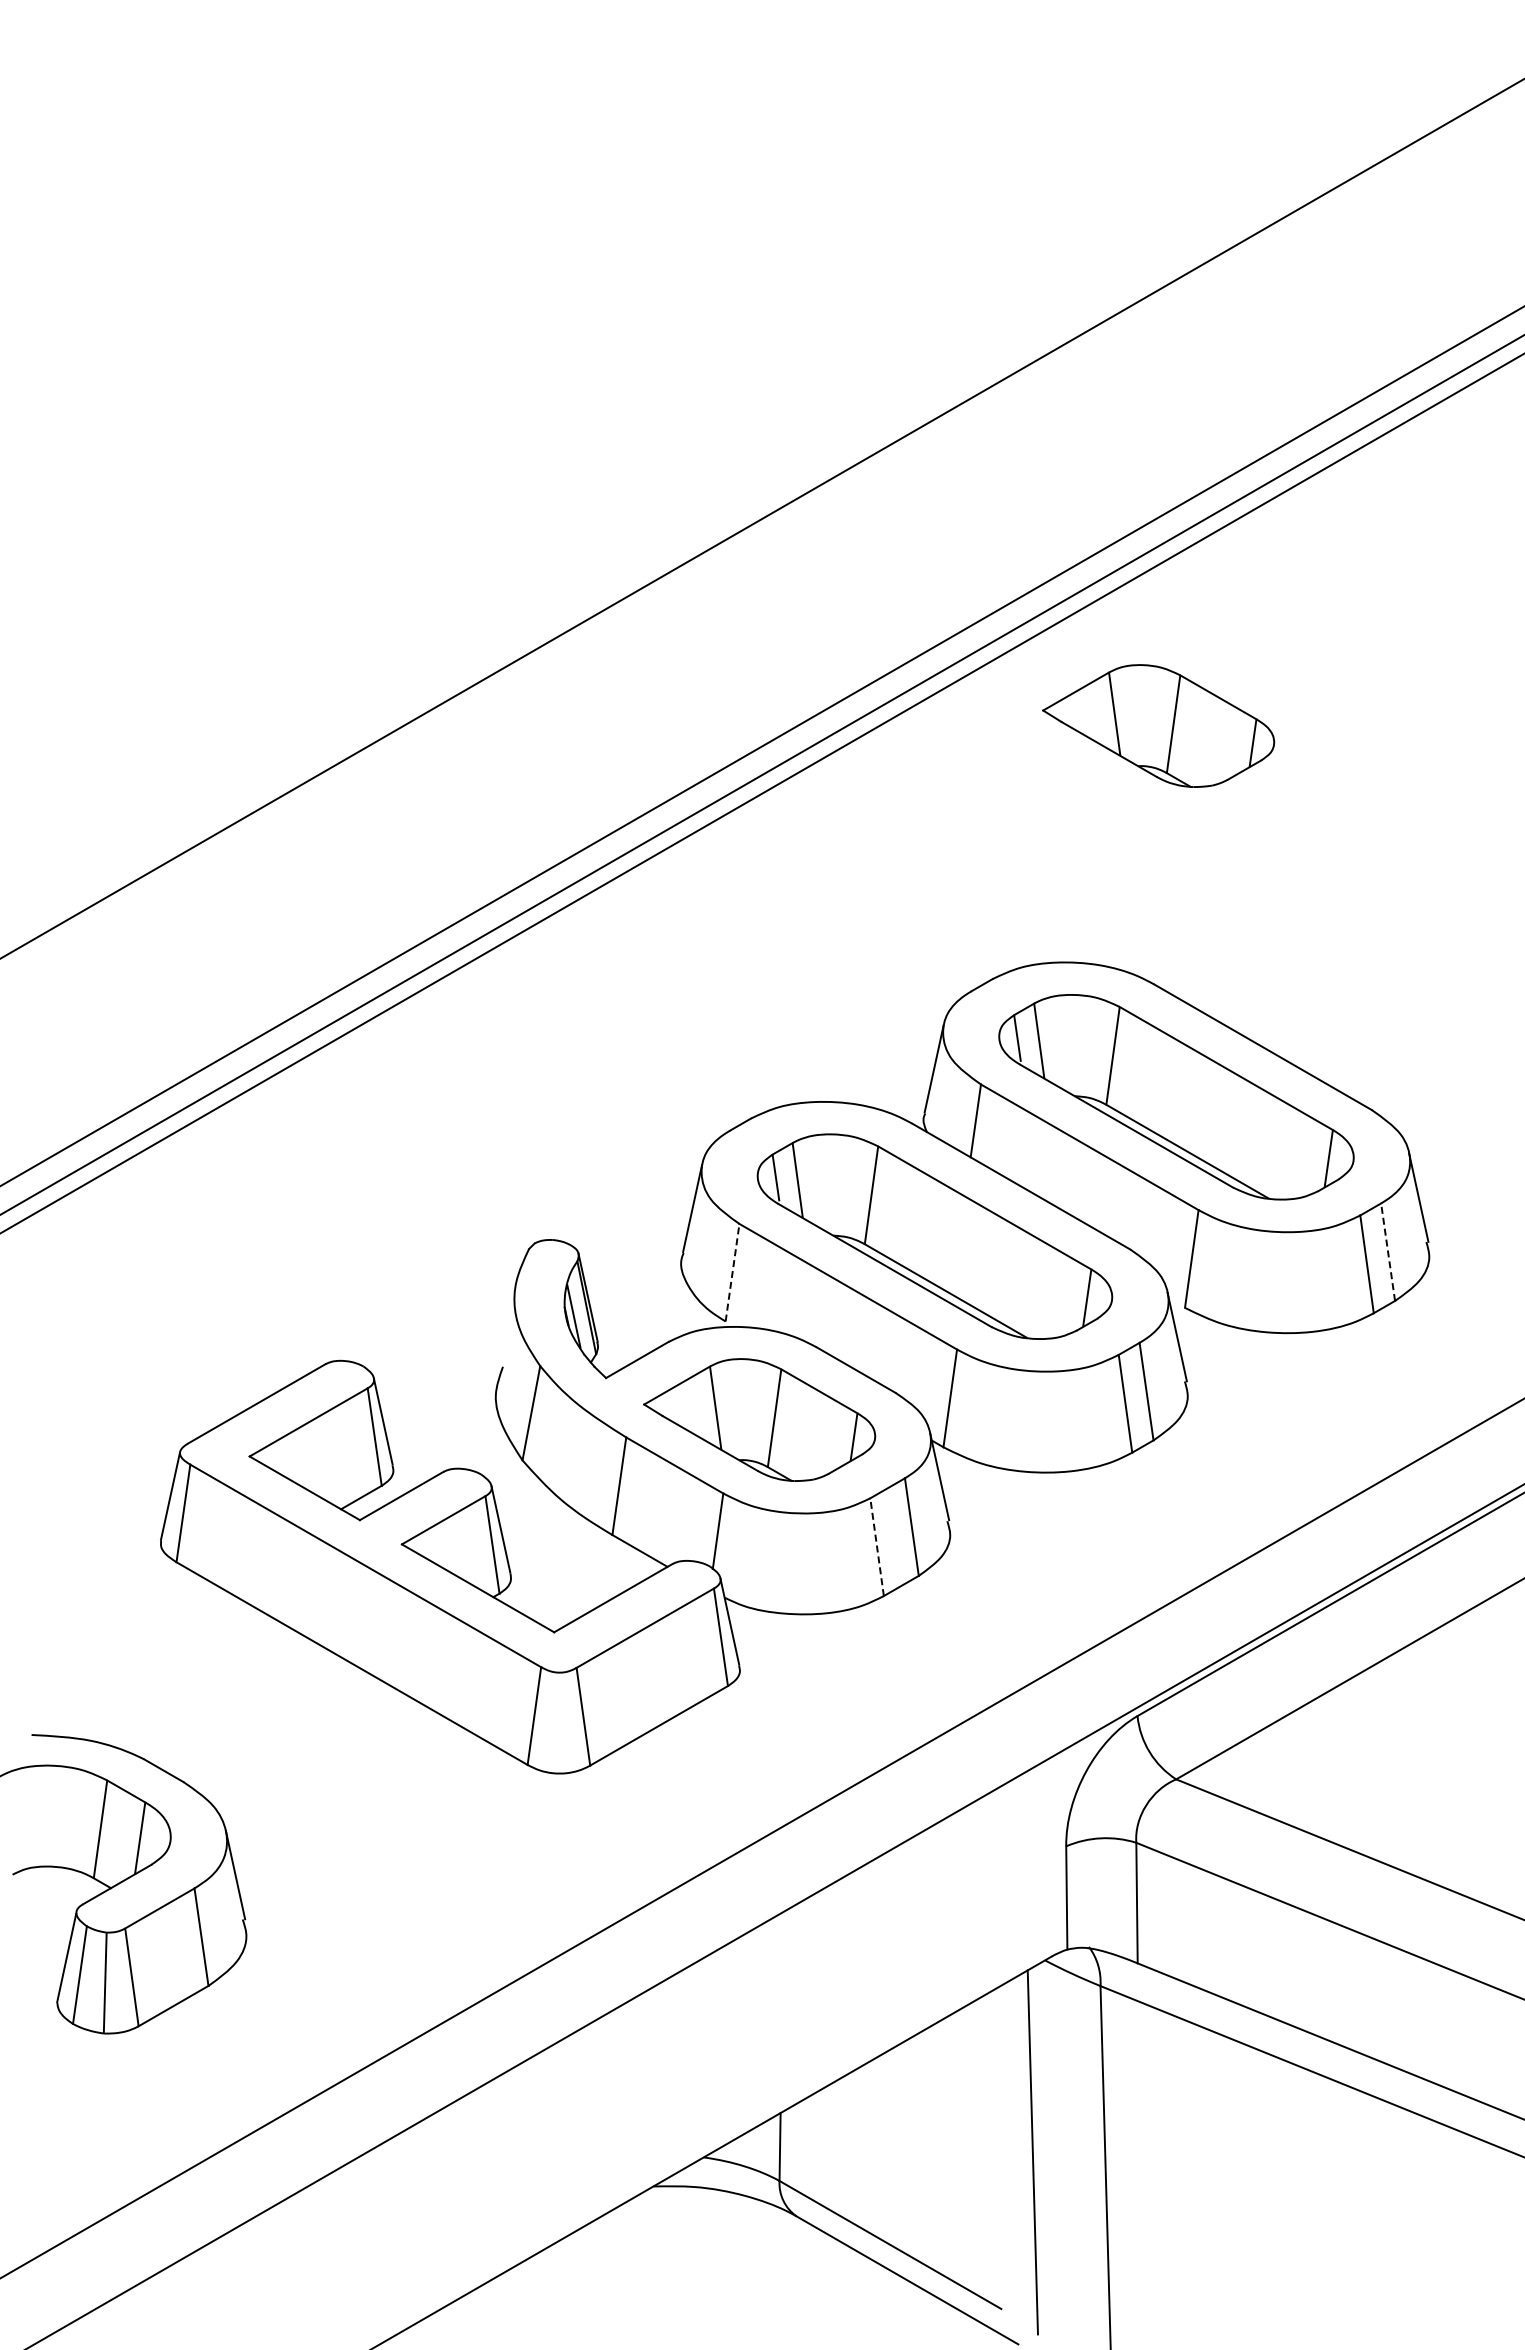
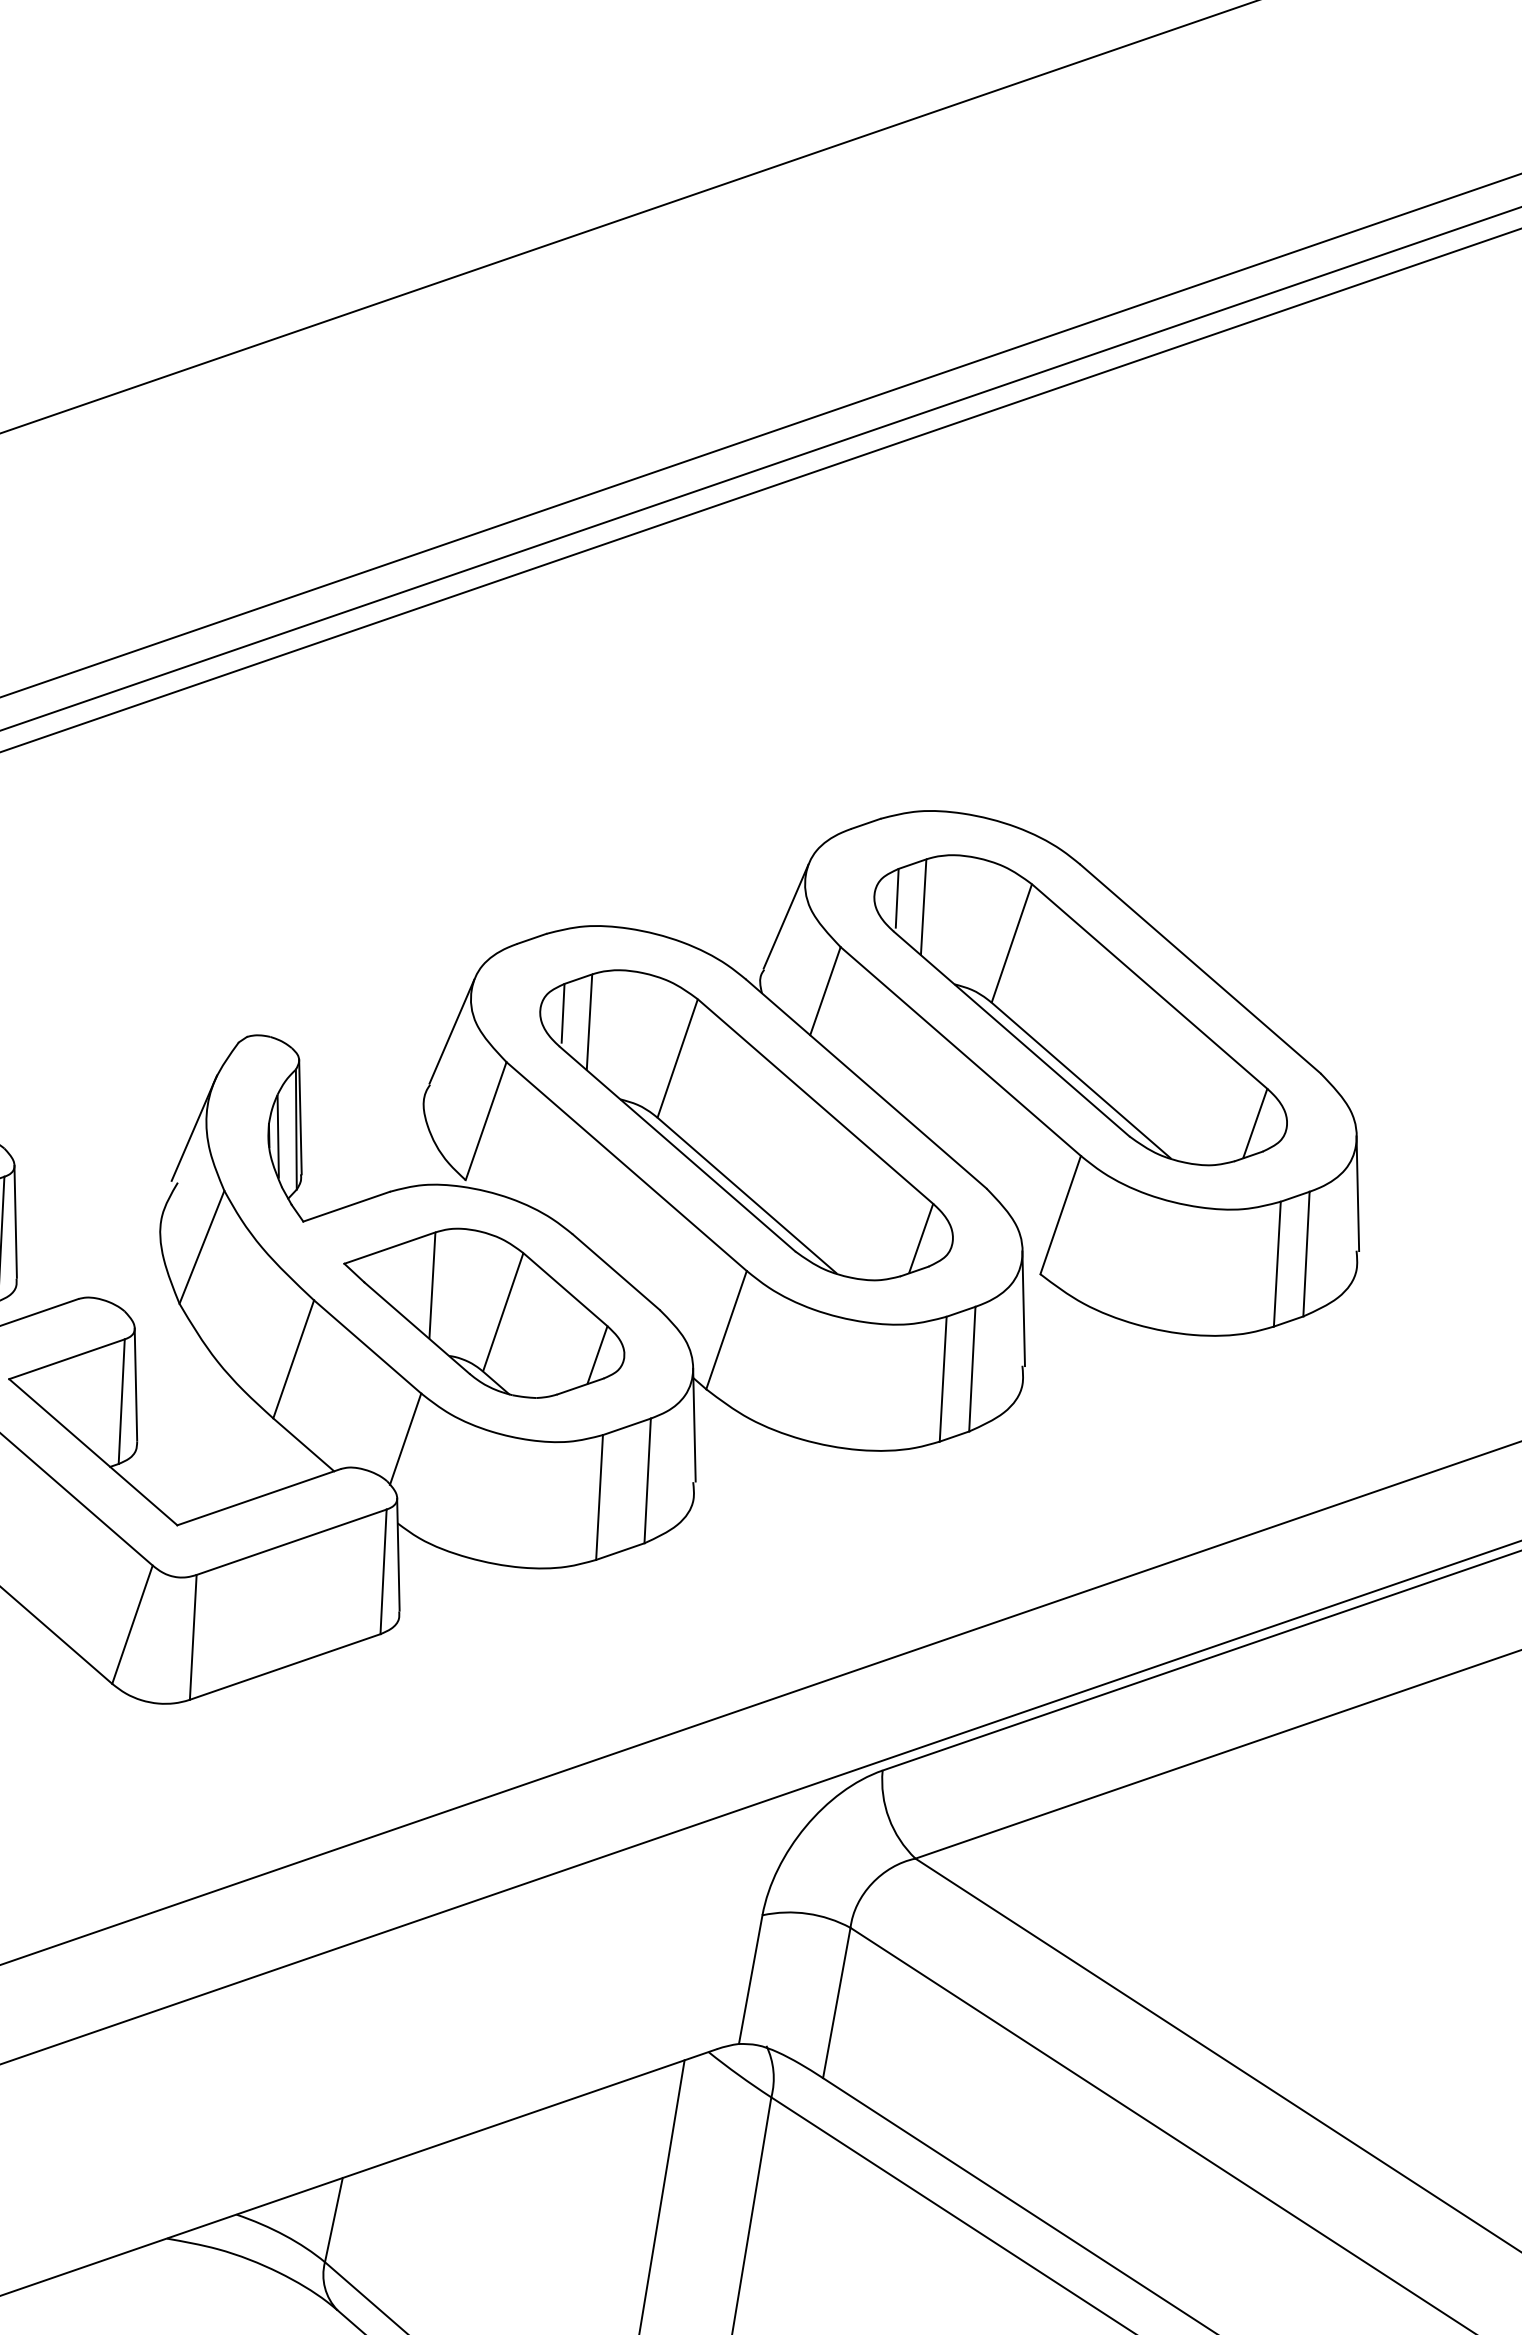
part: (1158, 725) -> (1148, 543), removed
line: (1388, 1251) -> (1307, 1253), dashed -> solid
line: (732, 1272) -> (486, 1120), dashed -> solid
line: (507, 1322) -> (194, 1128), added
line: (877, 1546) -> (600, 1496), dashed -> solid

